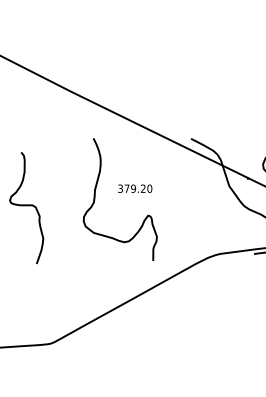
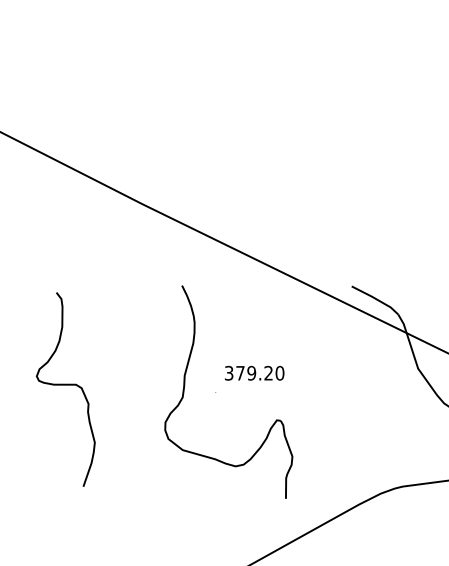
curve: (26, 206) -> (65, 386), moved

